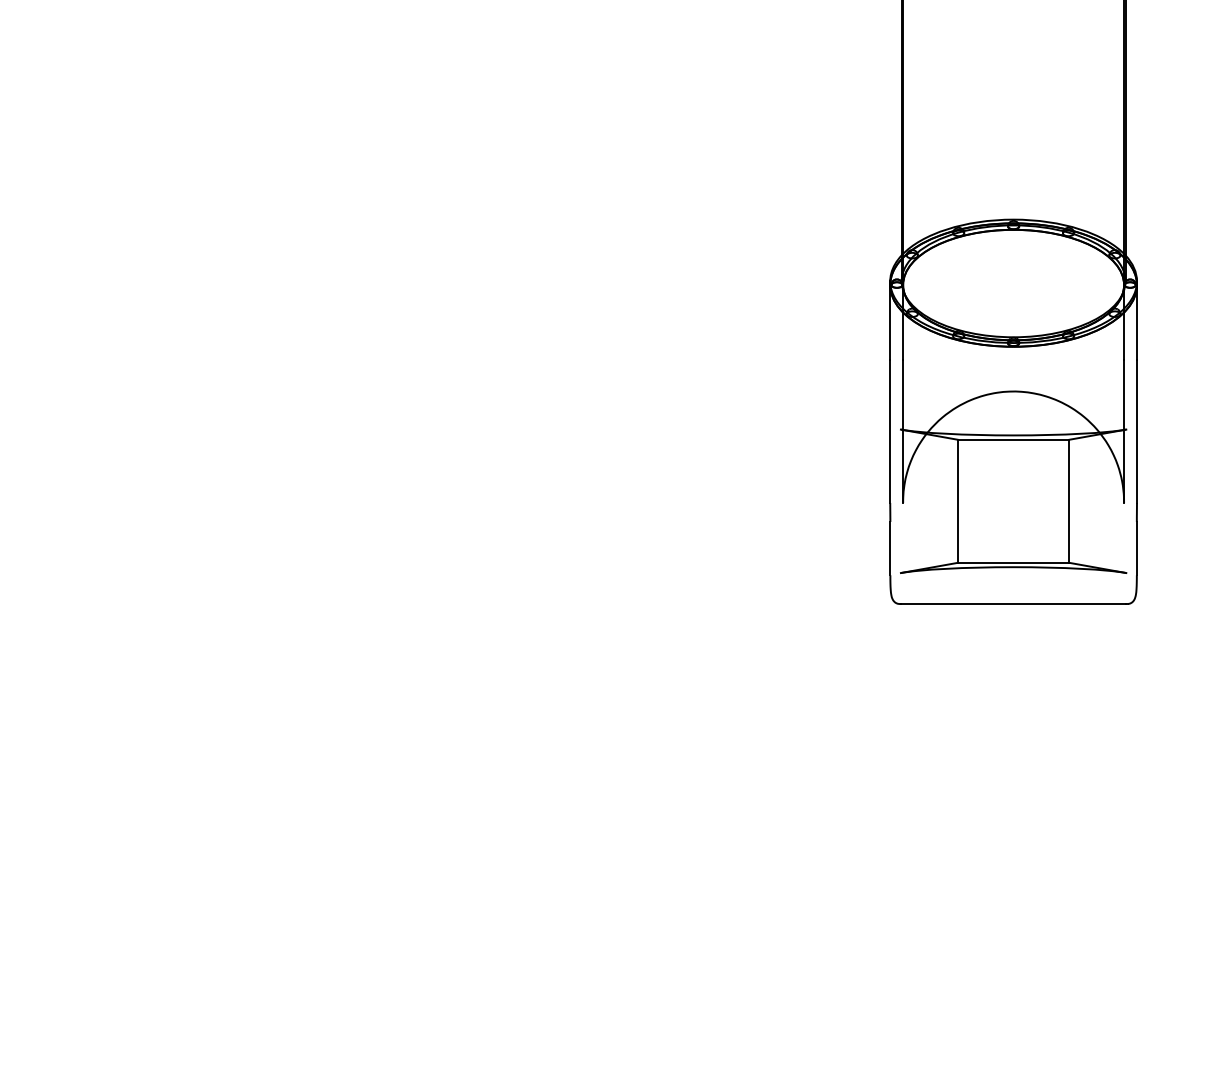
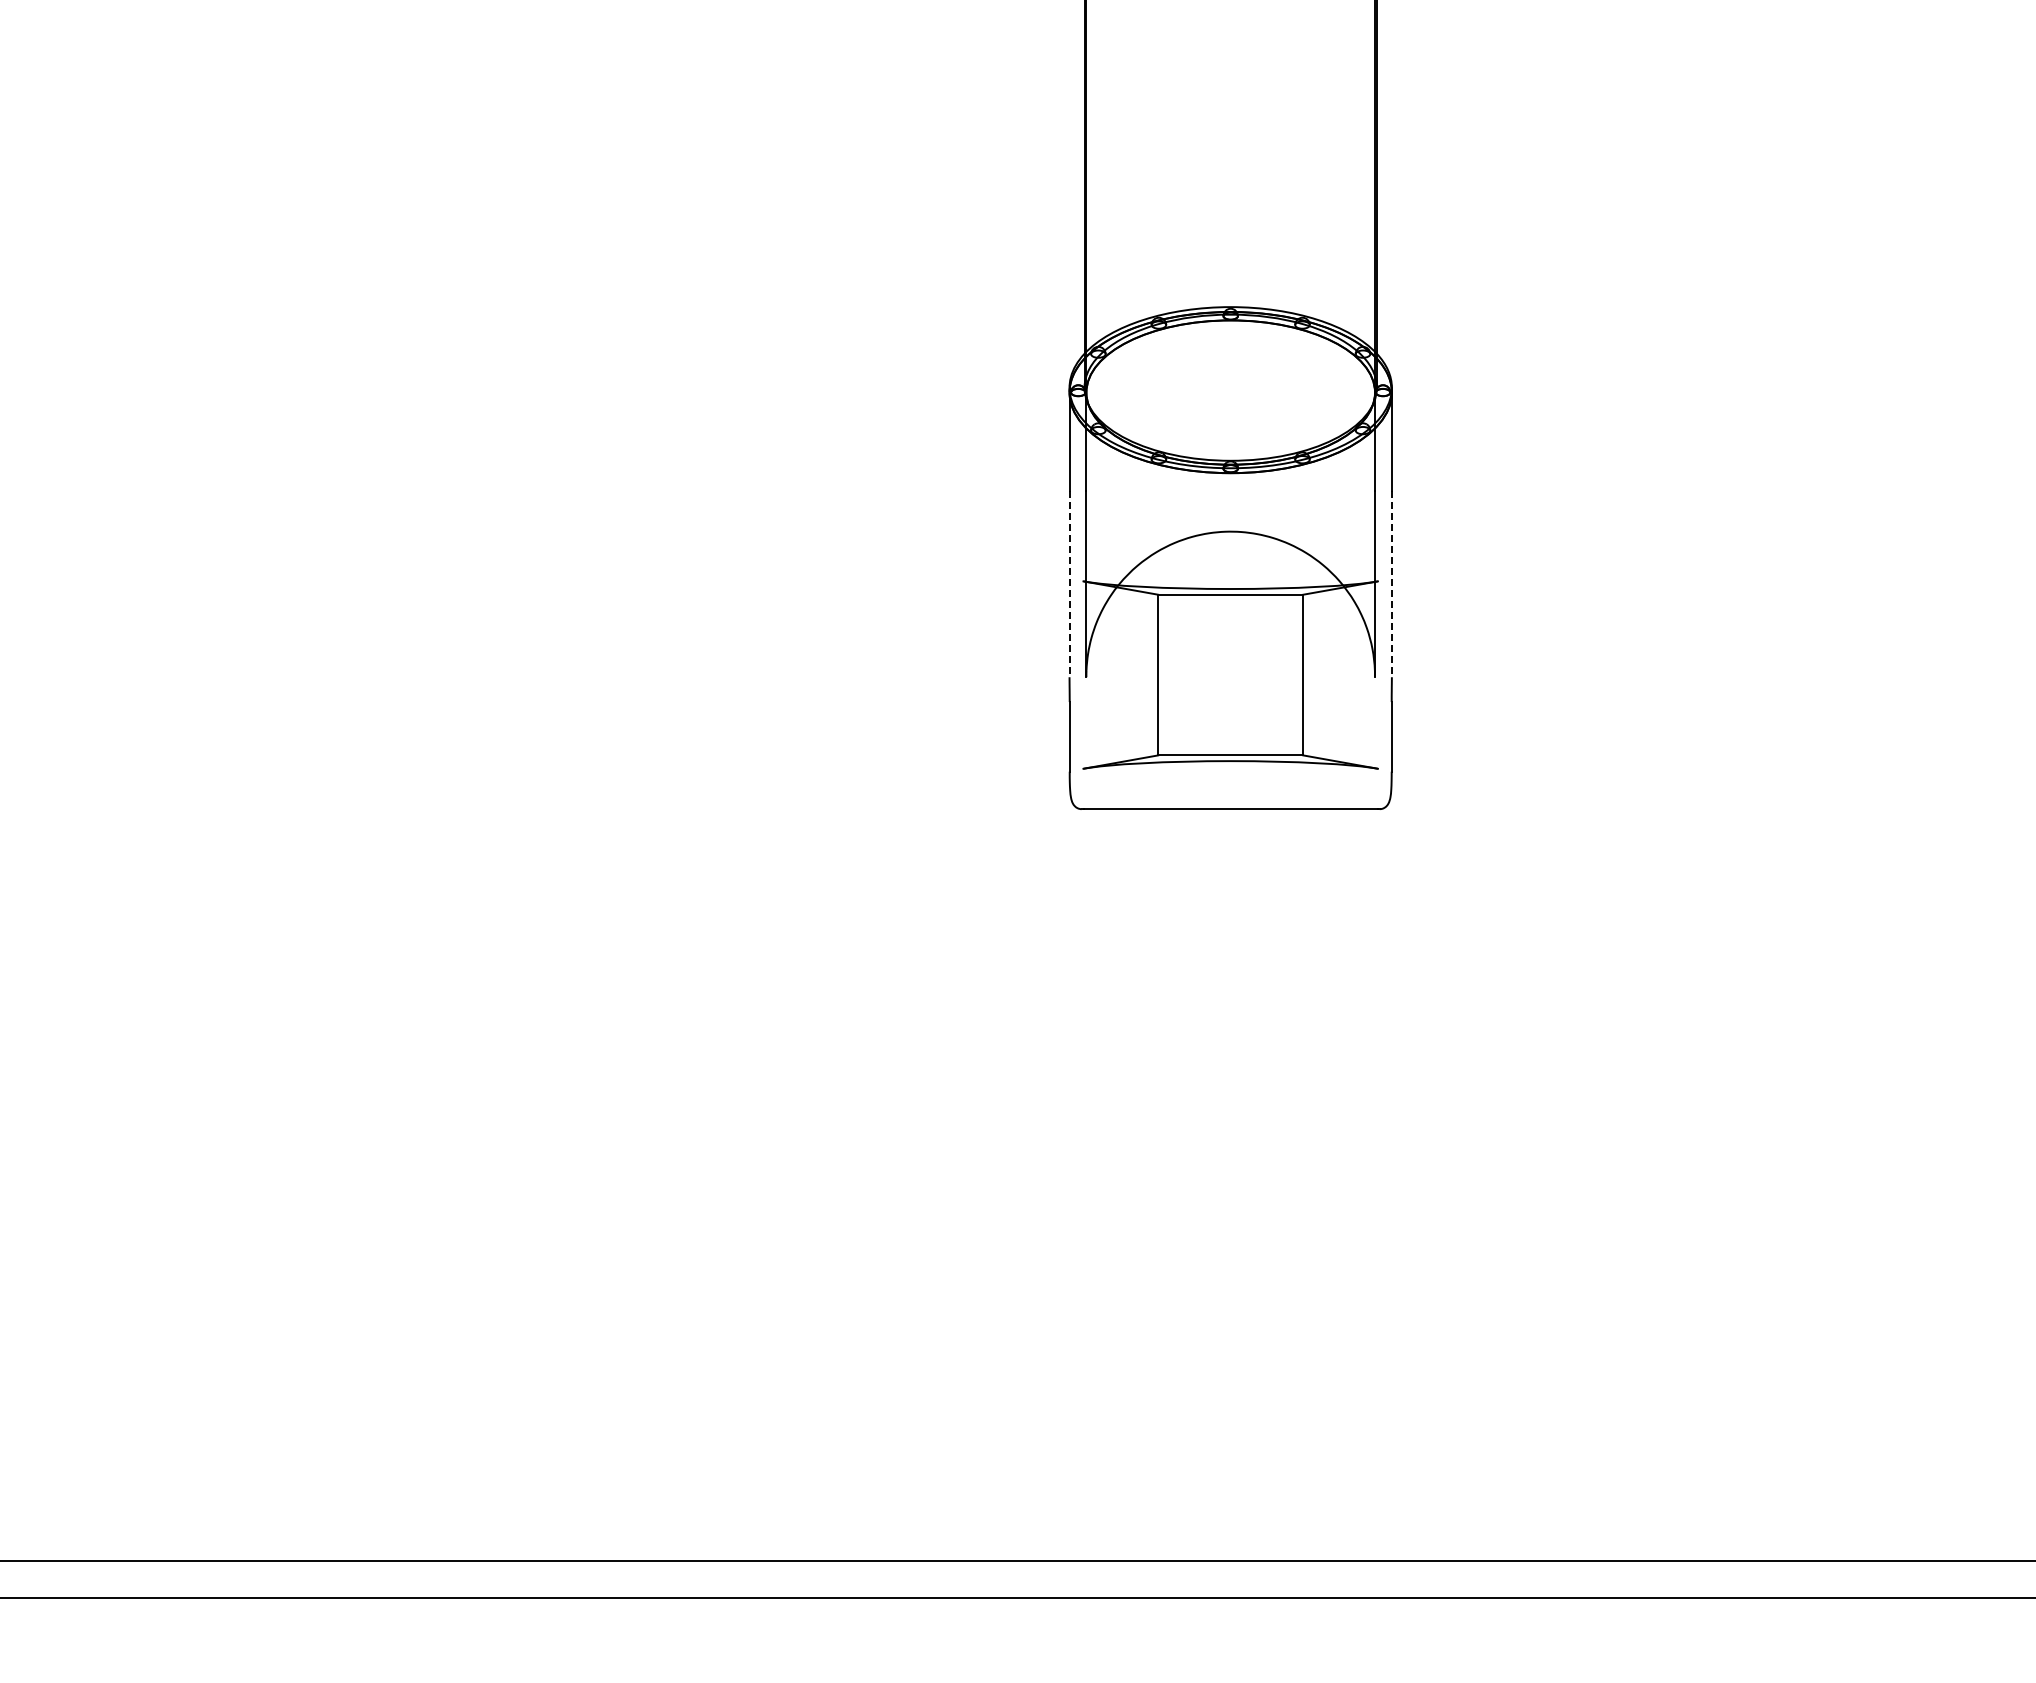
line: (890, 431) -> (1069, 584), solid -> dashed
line: (1136, 431) -> (1391, 584), solid -> dashed

